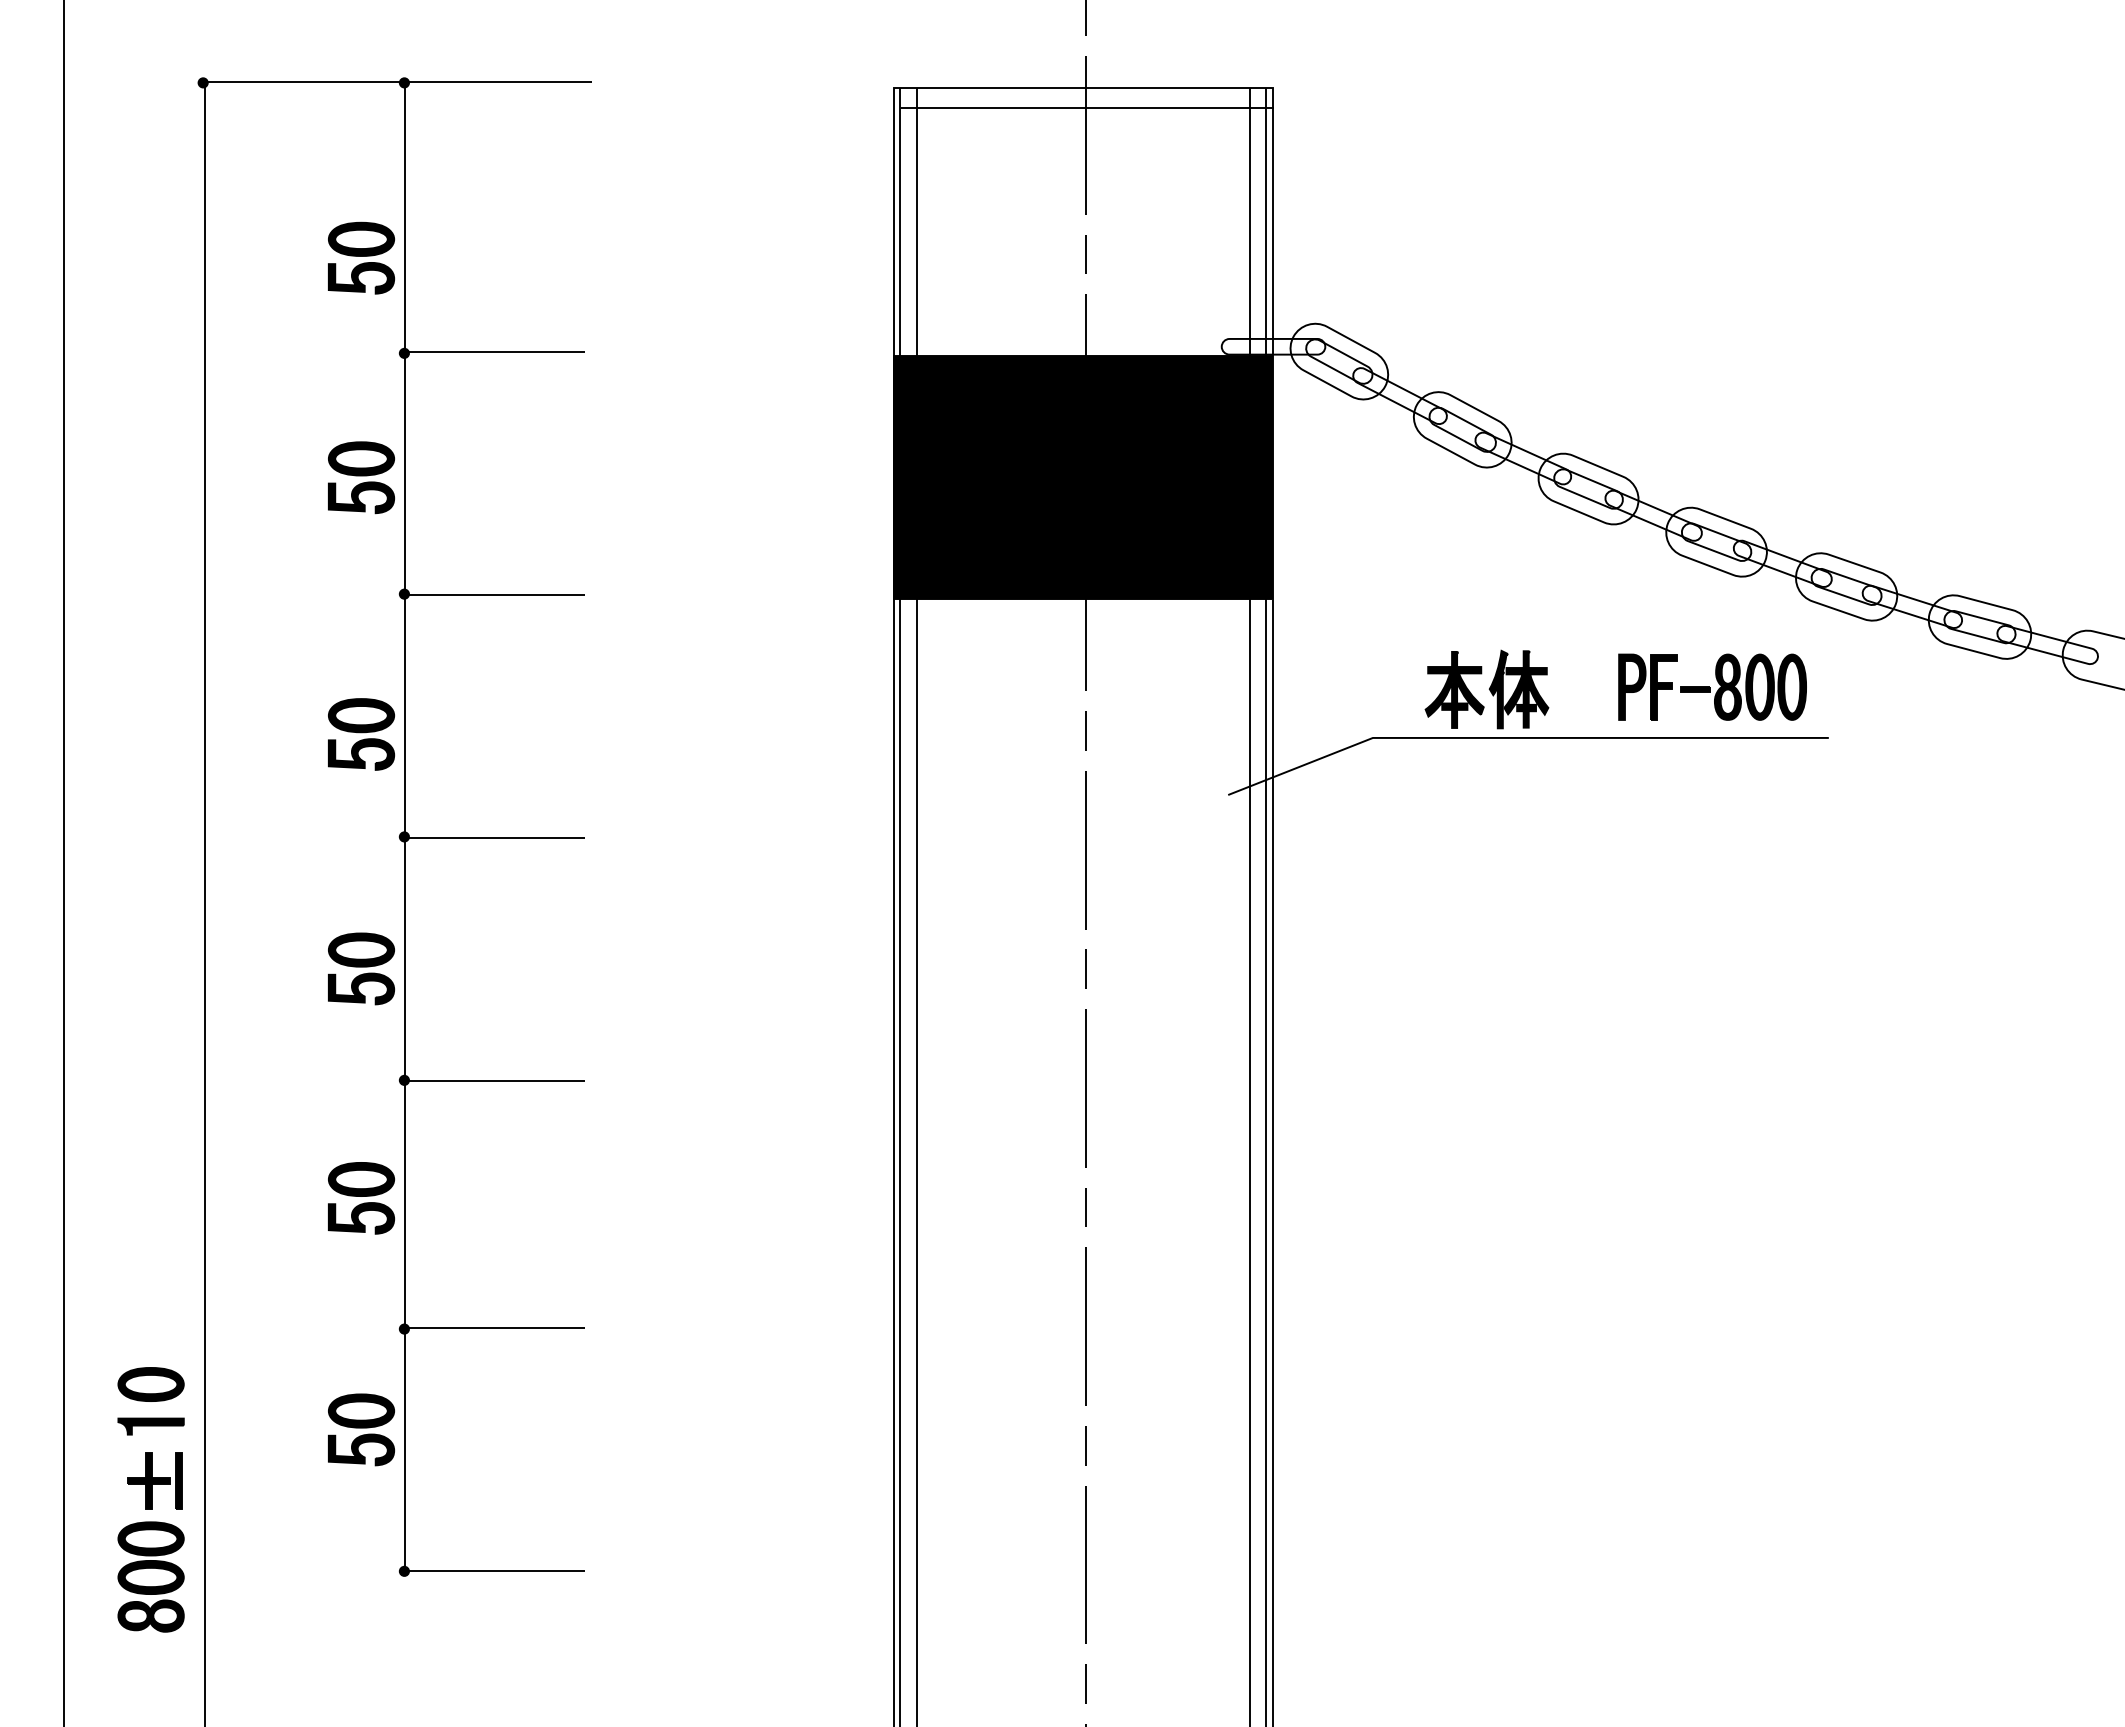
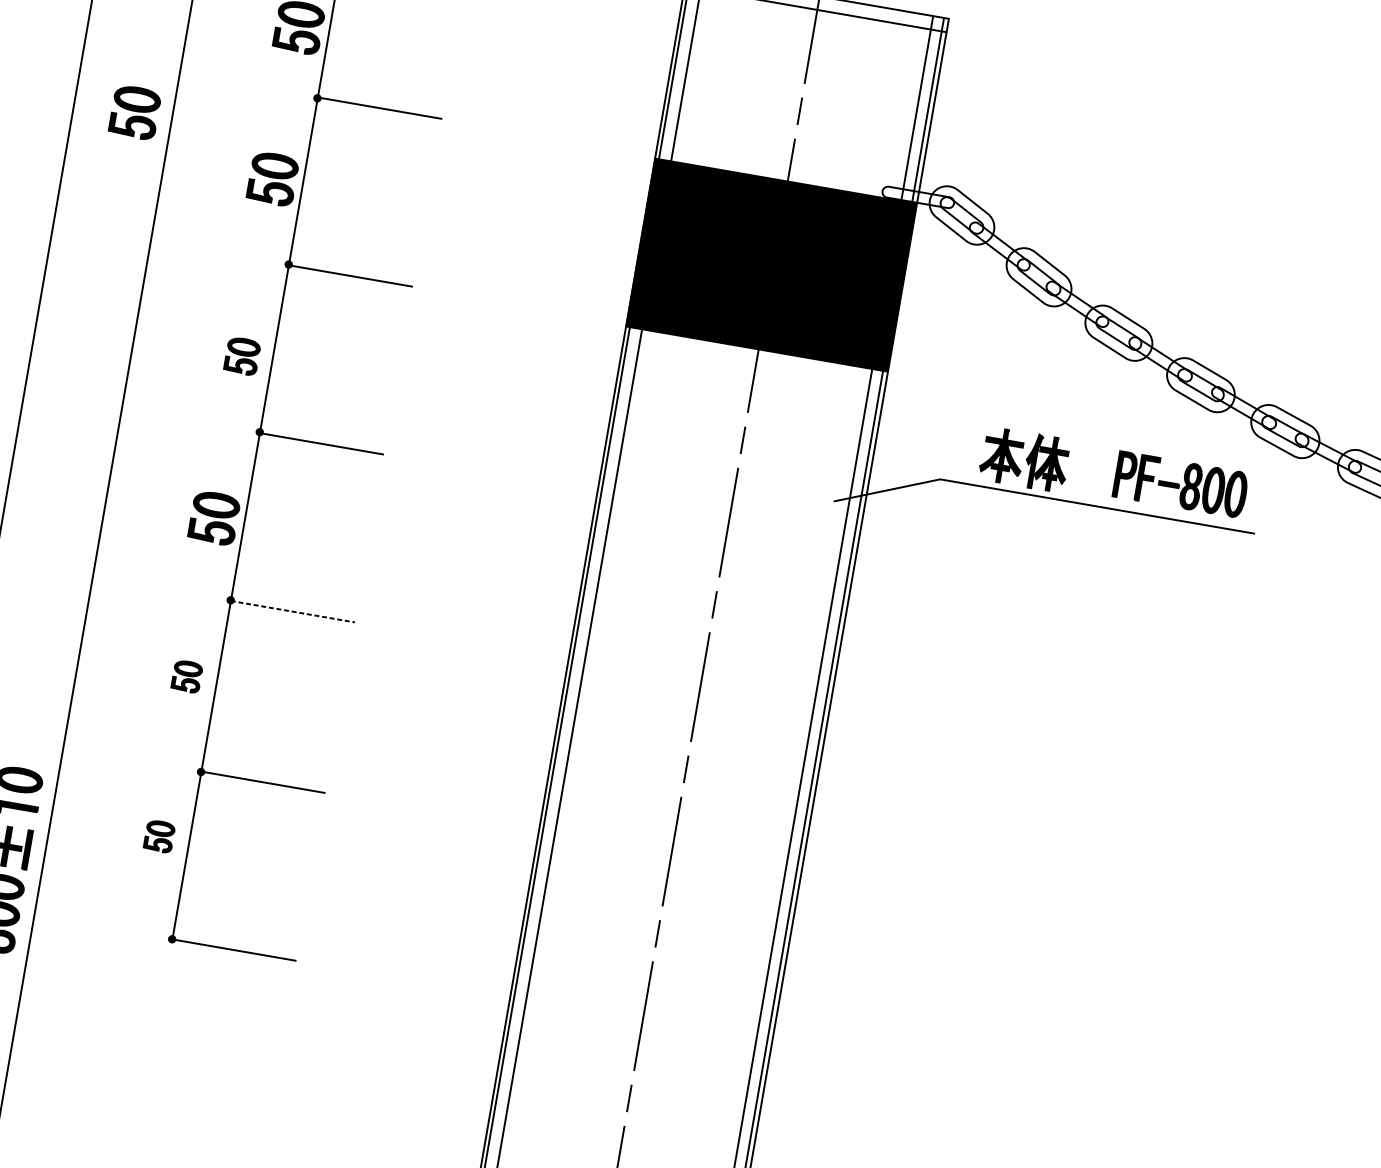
part: (151, 417) -> (135, 112), added
part: (361, 734) -> (242, 356), size x0.7
line: (494, 1081) -> (292, 611), solid -> dashed
part: (361, 1198) -> (187, 676), size x0.6
part: (361, 1429) -> (159, 836), size x0.6

